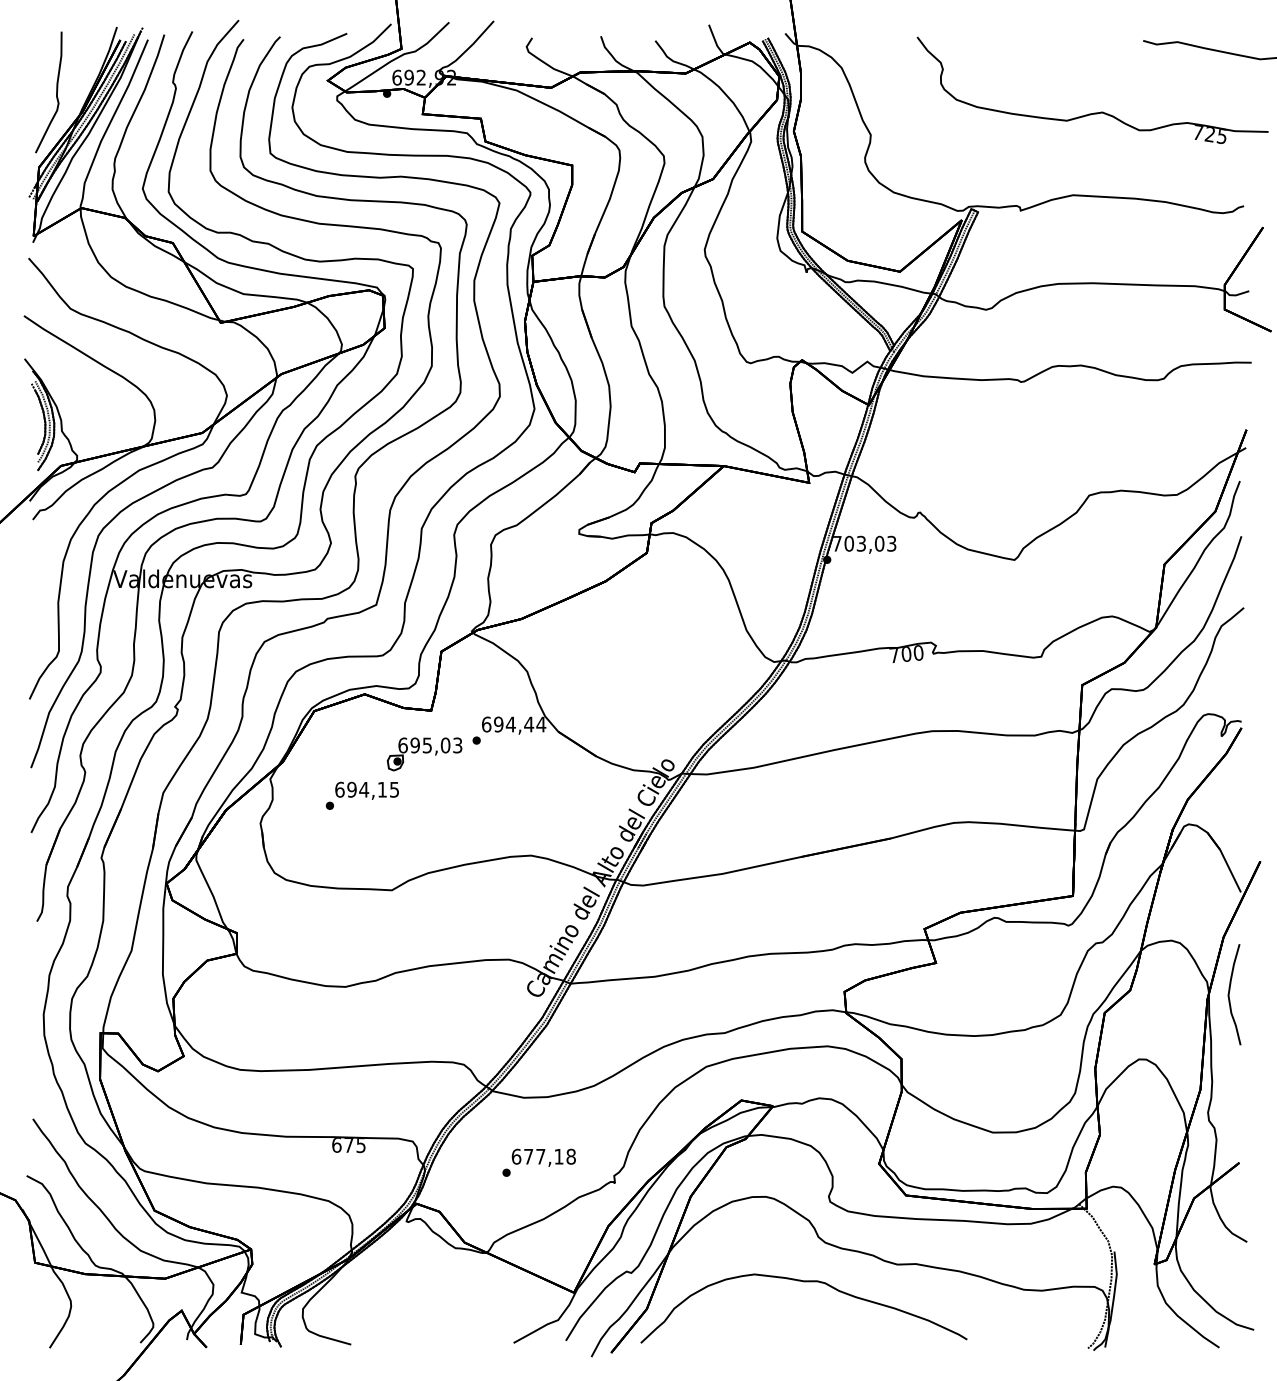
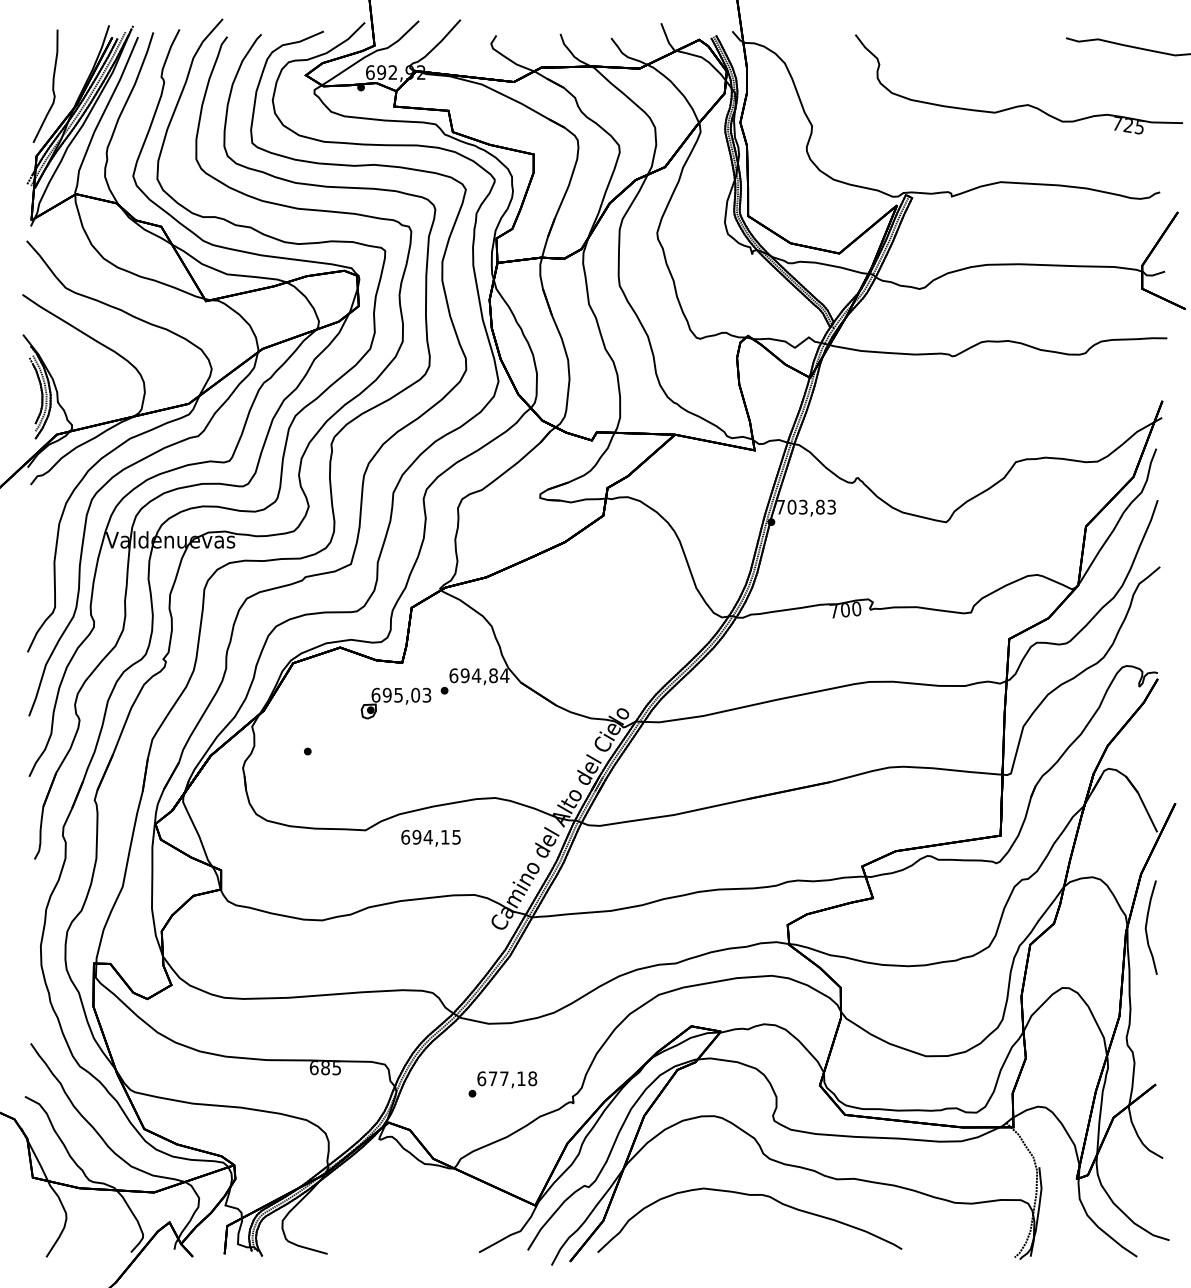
text: (879, 543) -> (820, 506), 703,03 -> 703,83
text: (529, 724) -> (493, 675), 694,44 -> 694,84
text: (366, 790) -> (430, 837), moved
text: (348, 1145) -> (325, 1068), 675 -> 685

